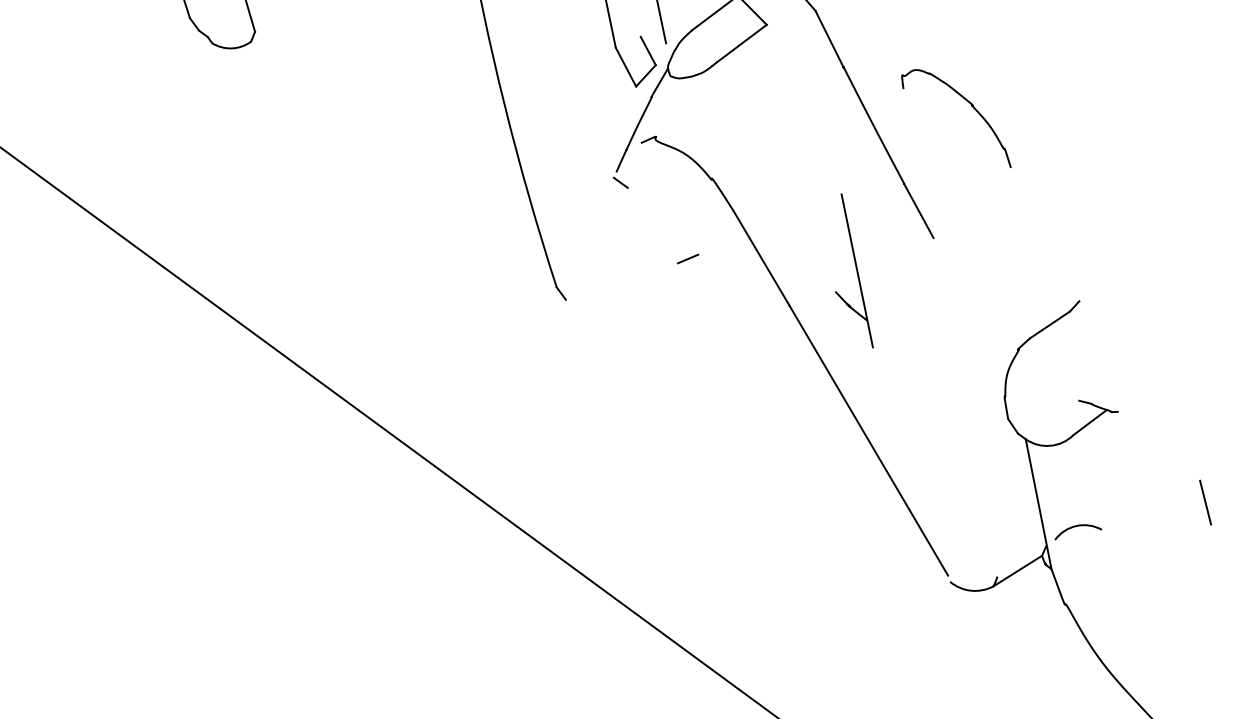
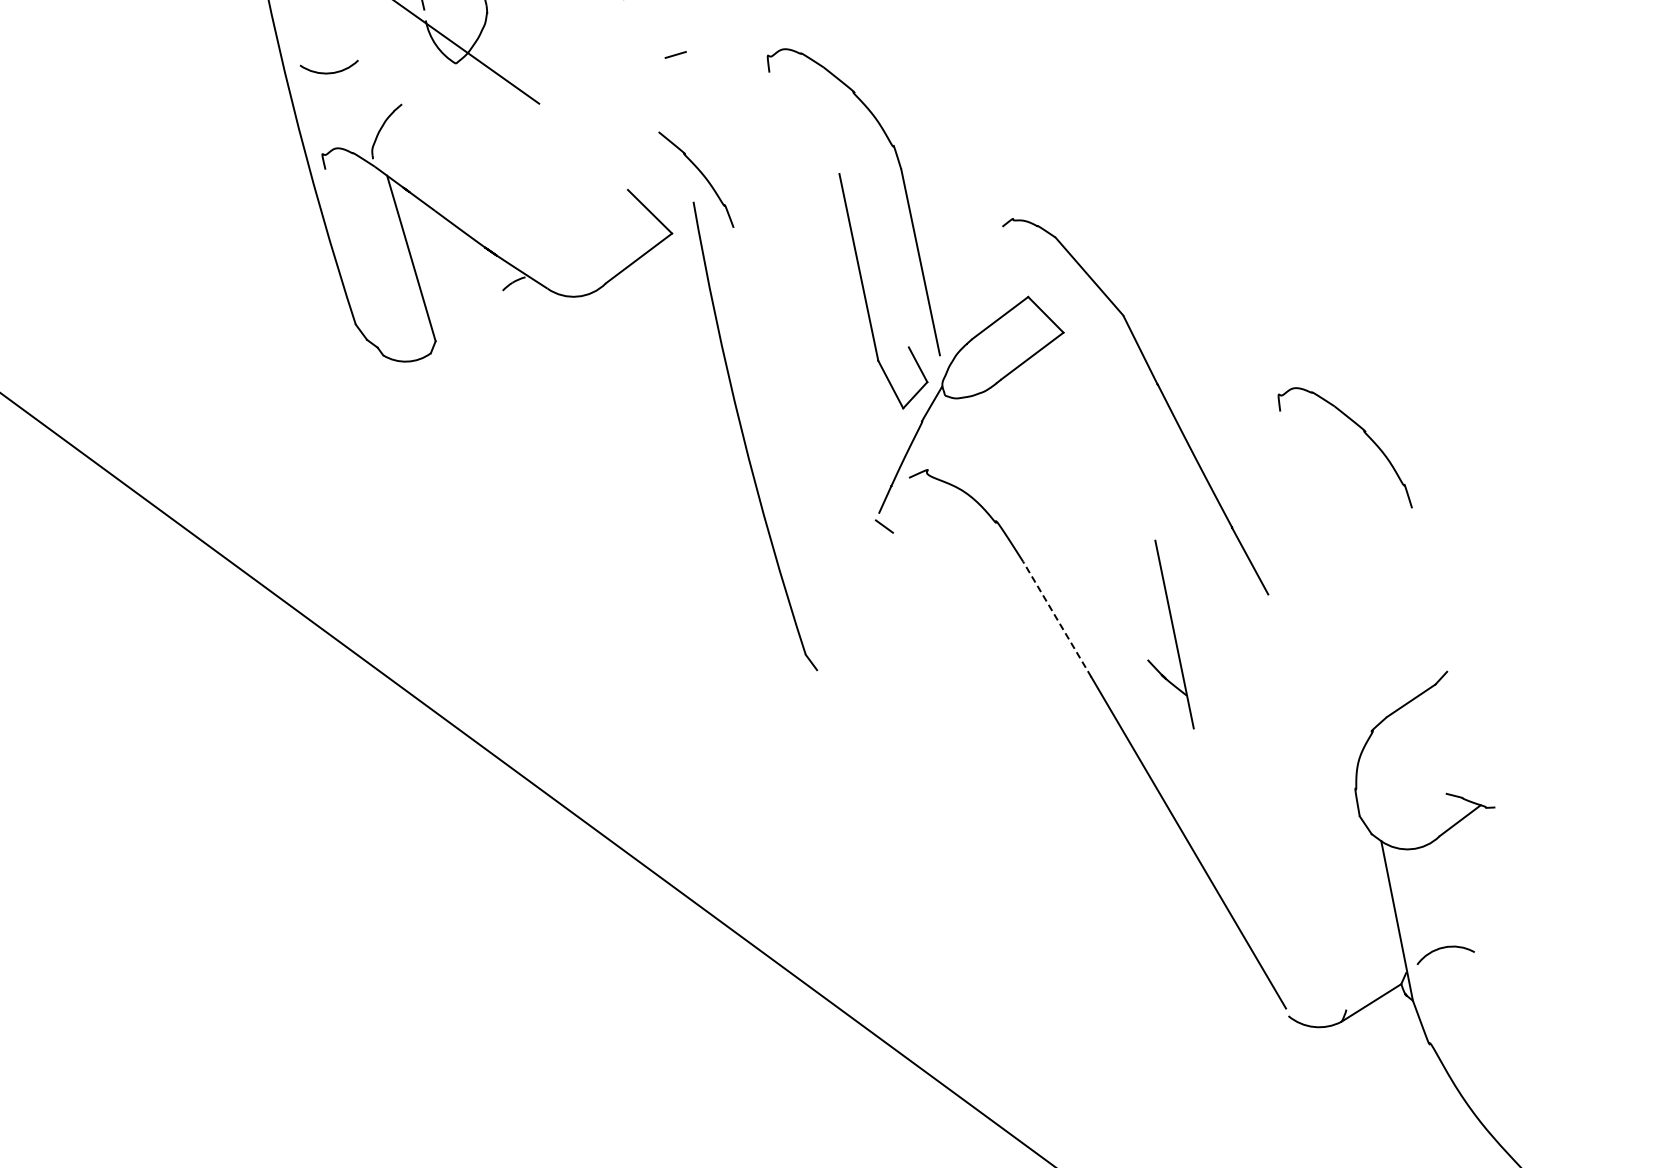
part: (971, 106) -> (1363, 432), moved
line: (687, 258) -> (966, 619), removed
line: (761, 258) -> (1057, 619), solid -> dashed
line: (1205, 502) -> (1601, 918), removed

